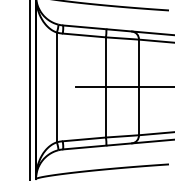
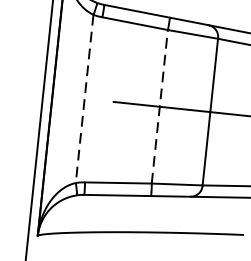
line: (105, 86) -> (159, 105), solid -> dashed
line: (56, 87) -> (83, 98), solid -> dashed

